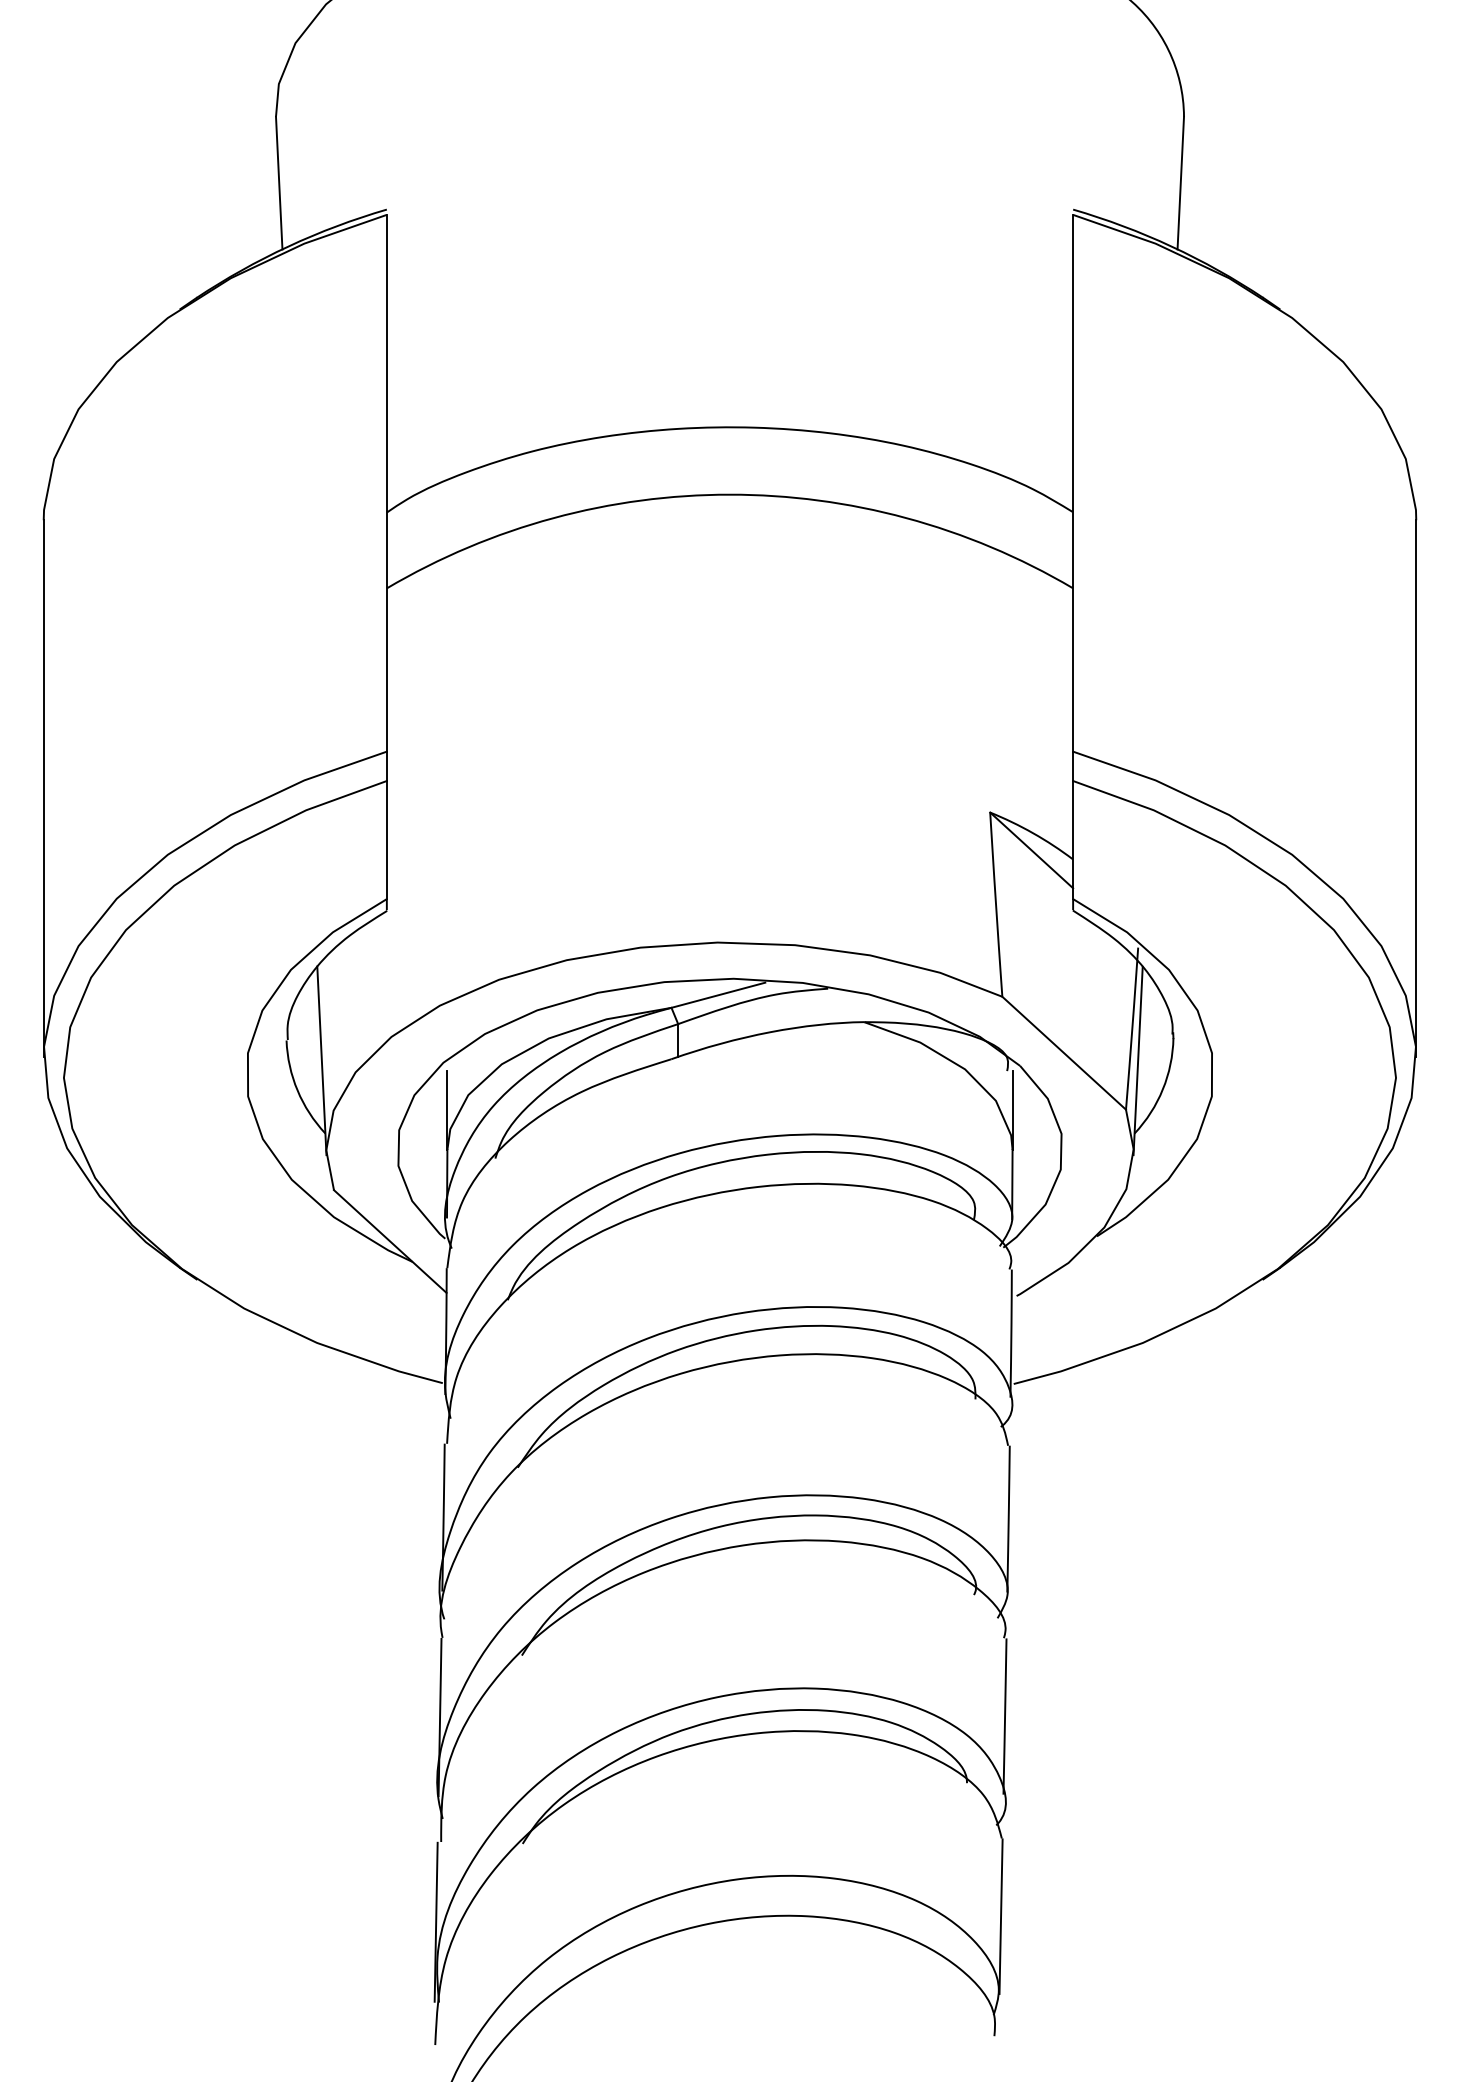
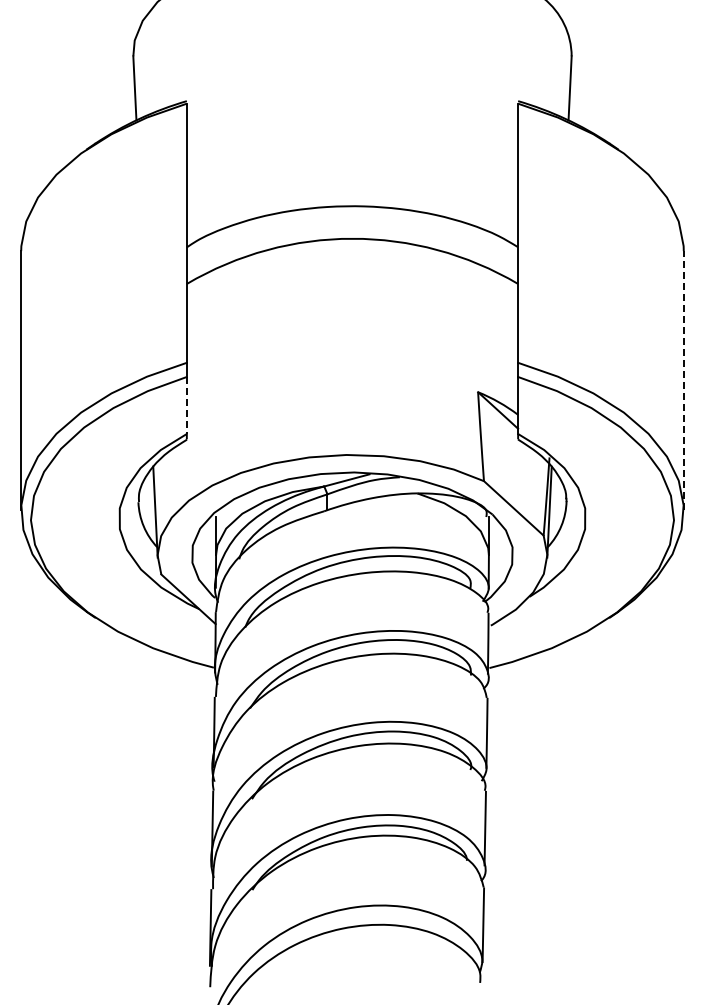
line: (1415, 788) -> (683, 380), solid -> dashed
line: (386, 840) -> (186, 405), solid -> dashed

